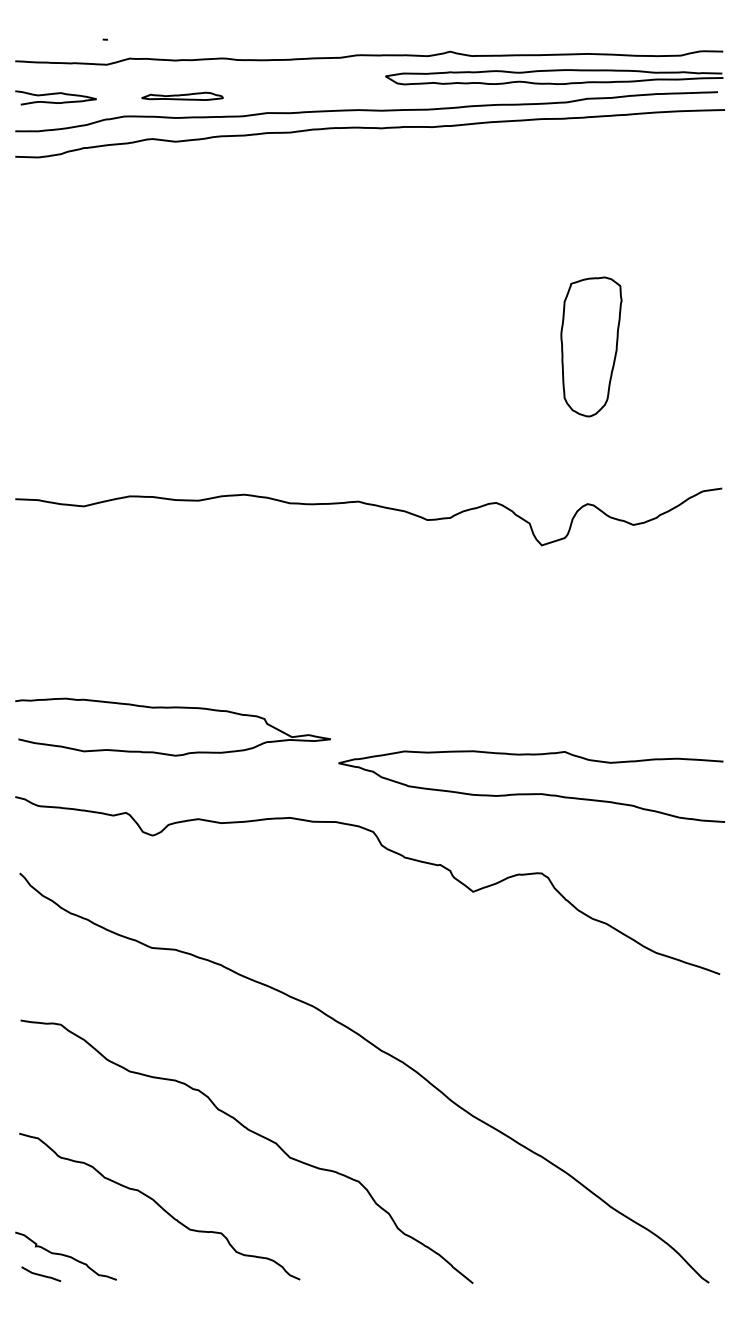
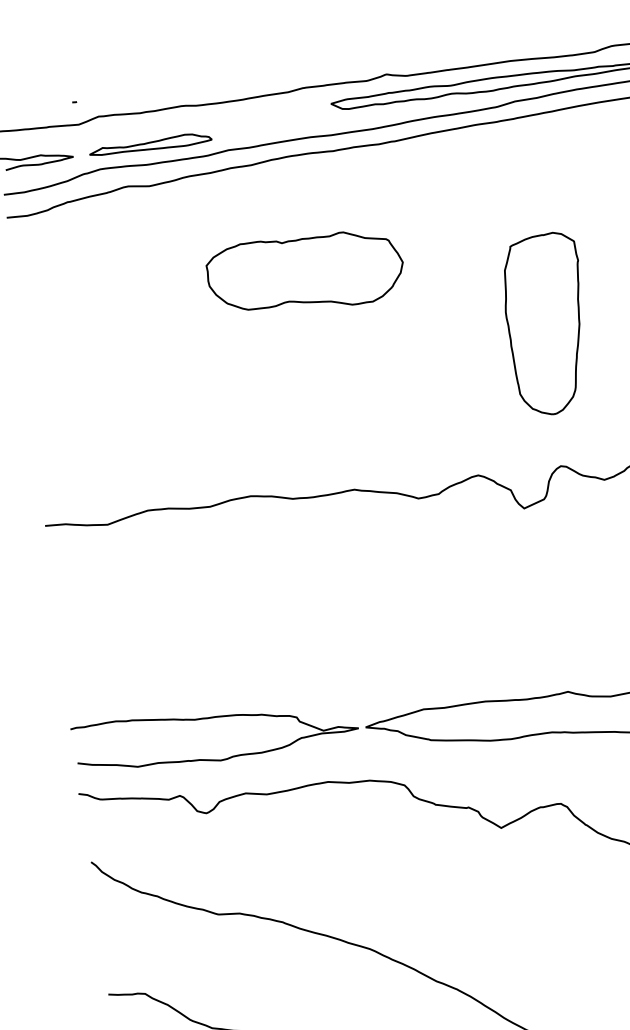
part: (182, 96) -> (150, 144), size x1.67
part: (334, 257) -> (305, 272), added
part: (591, 346) -> (546, 323), size x1.43
curve: (172, 708) -> (212, 718), moved

